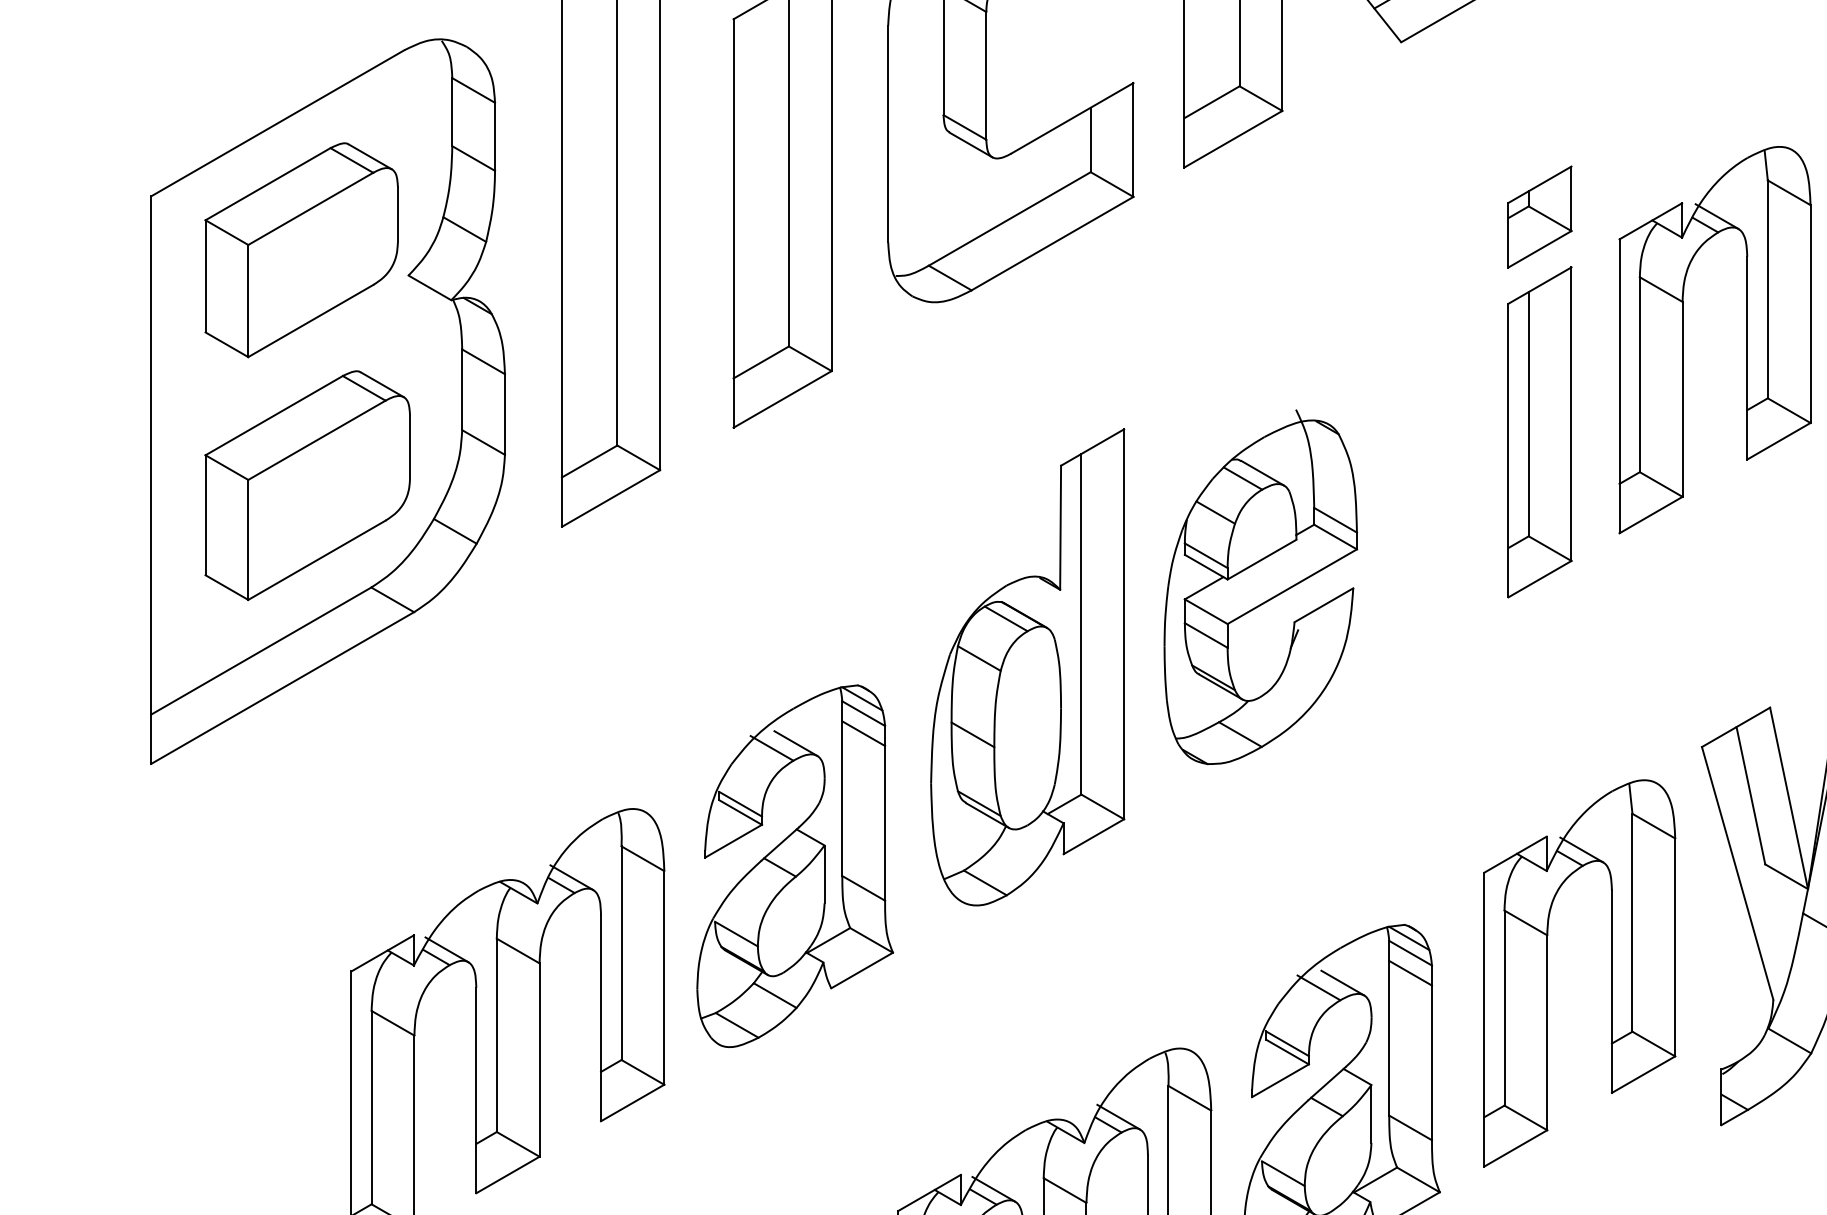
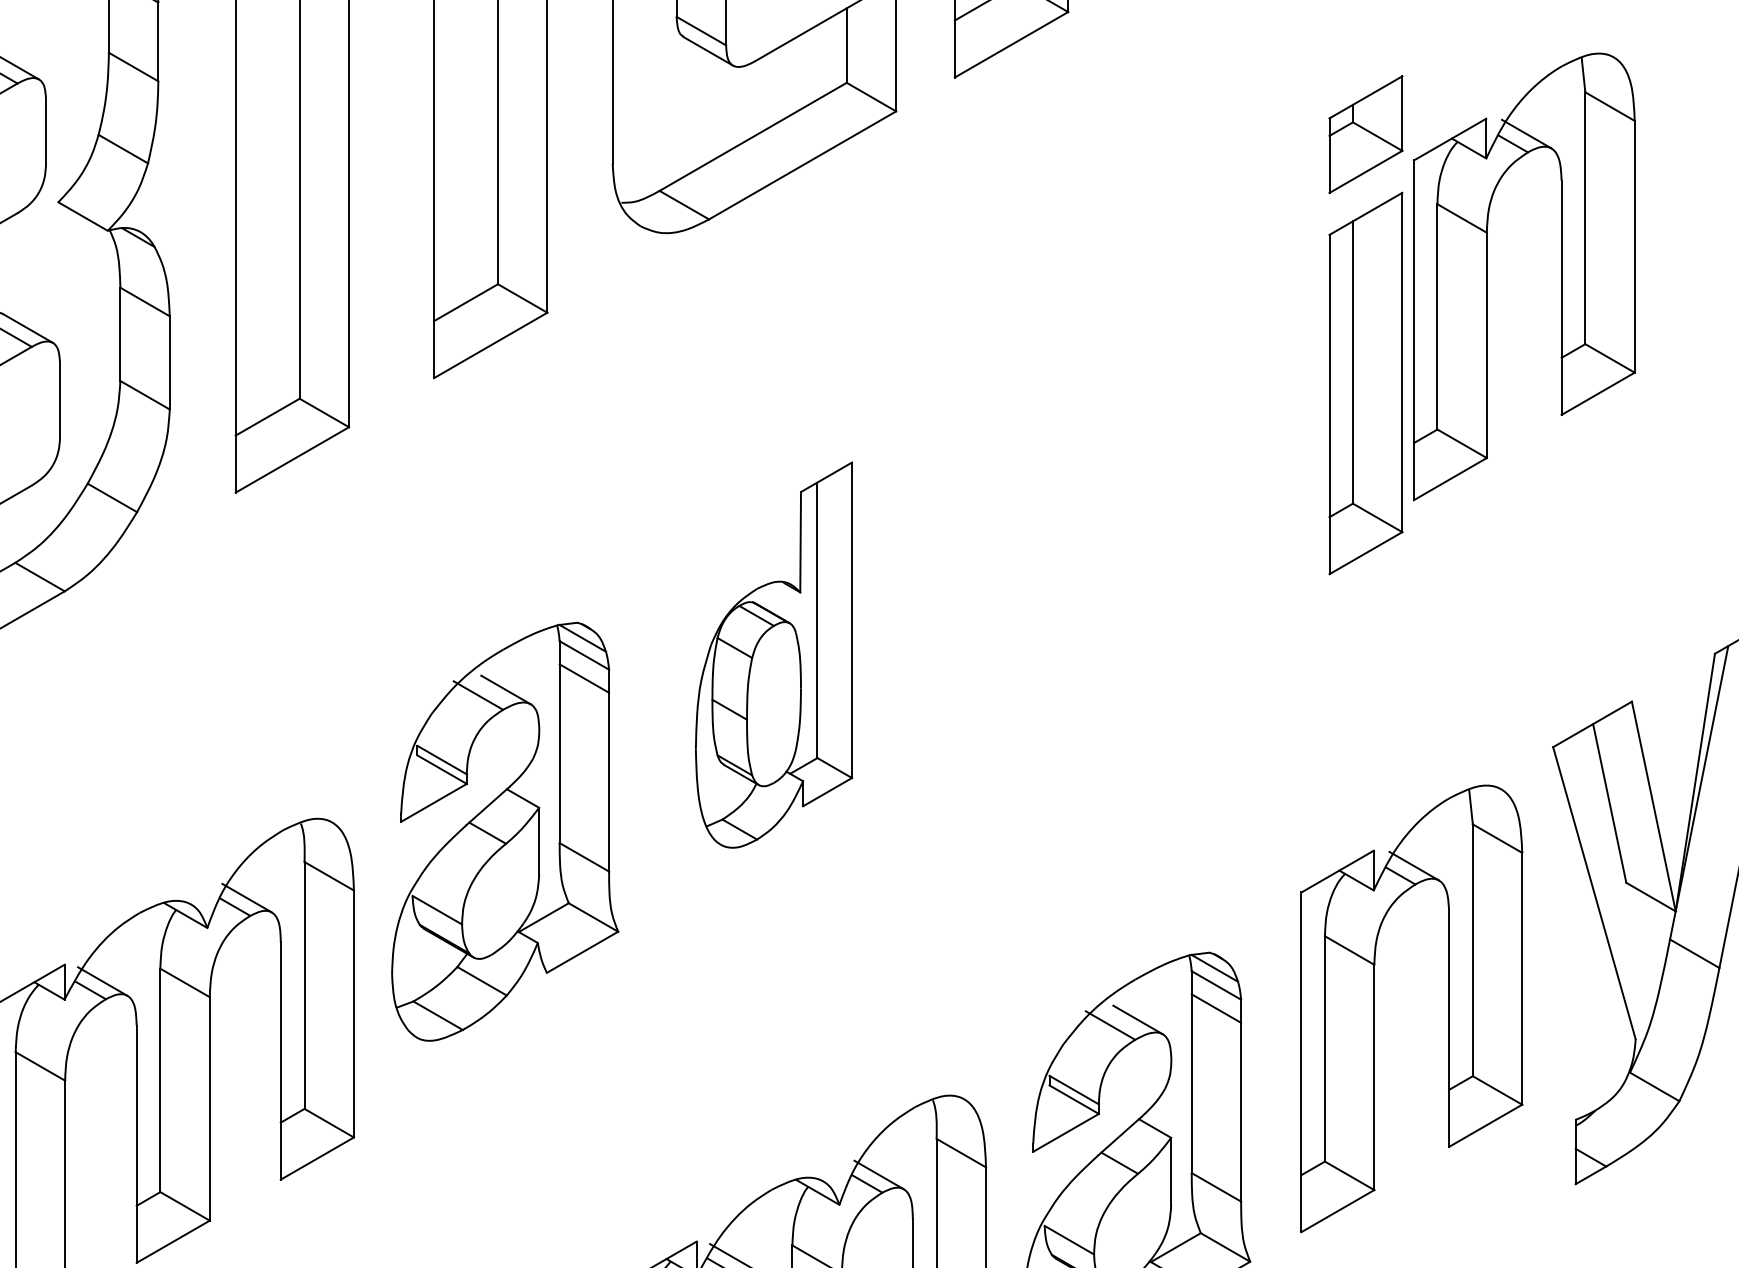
part: (1683, 340) -> (1487, 277), moved
part: (1260, 587) -> (1042, 562), removed
part: (1027, 667) -> (773, 655), size x0.7
part: (795, 865) -> (505, 830), moved

